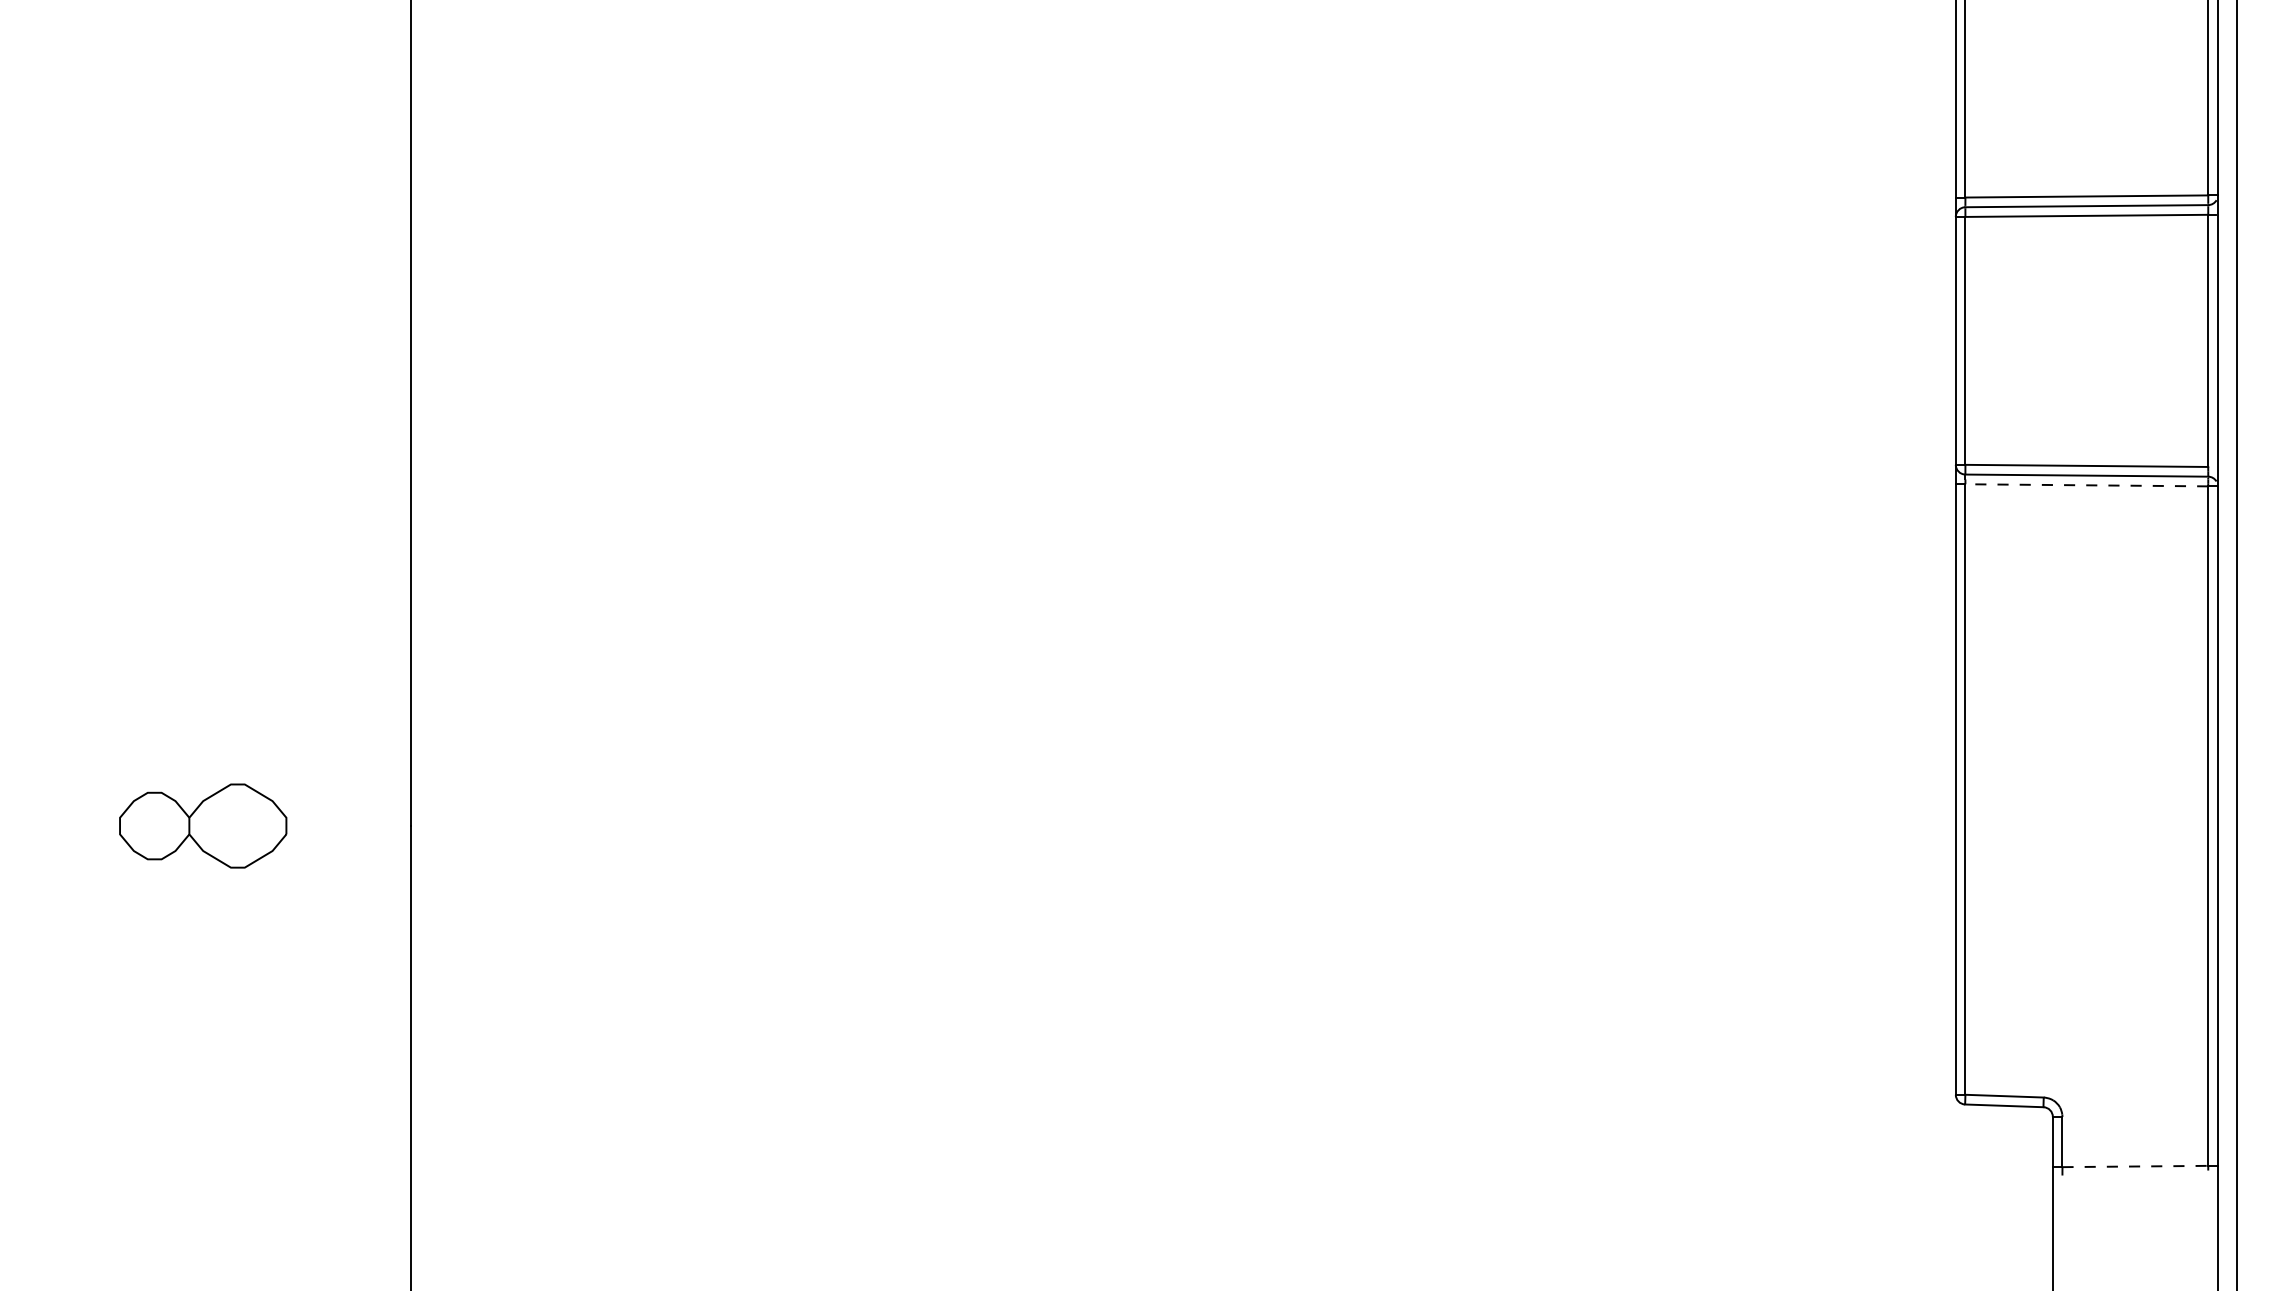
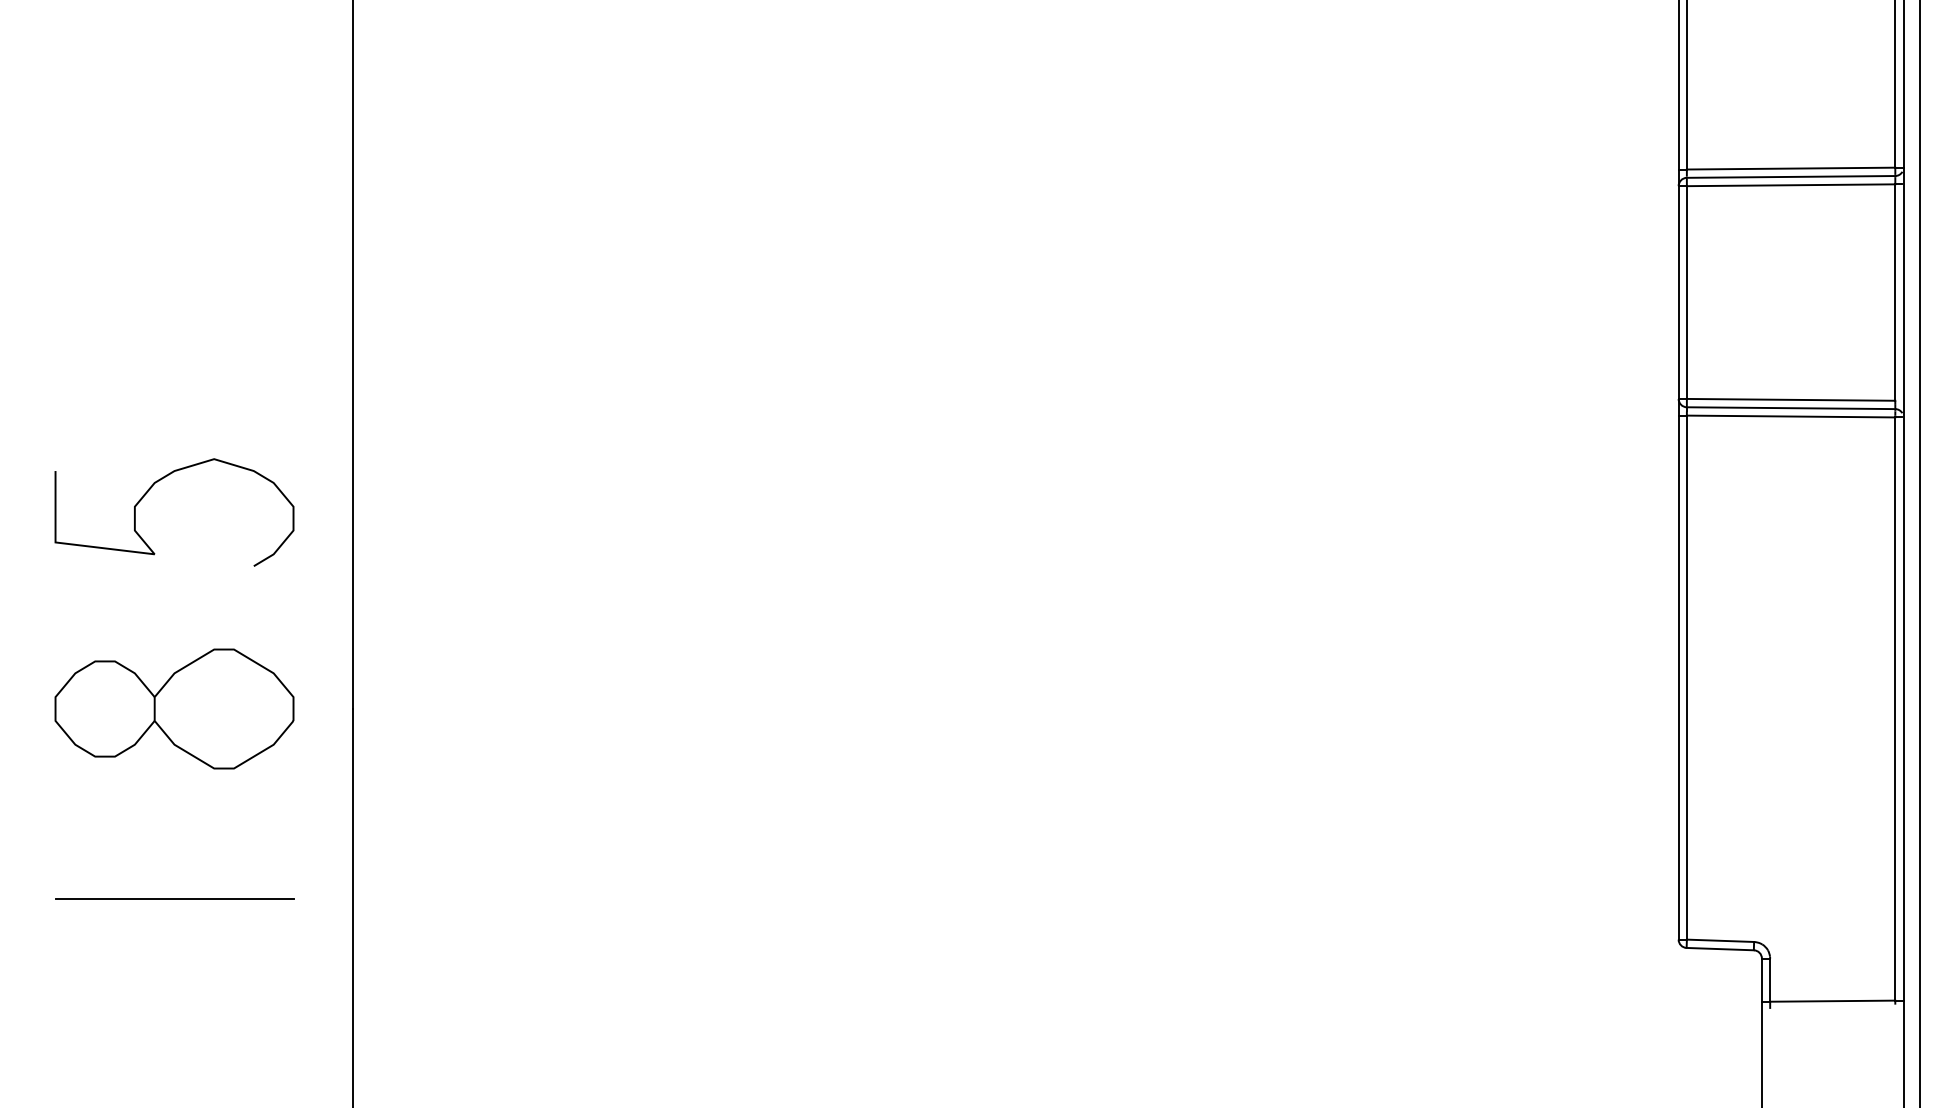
line: (2086, 485) -> (1790, 416), dashed -> solid
curve: (175, 570) -> (150, 489), added
part: (202, 825) -> (173, 708), size x1.67
line: (203, 1047) -> (174, 899), added
line: (2135, 1166) -> (1832, 1001), dashed -> solid

